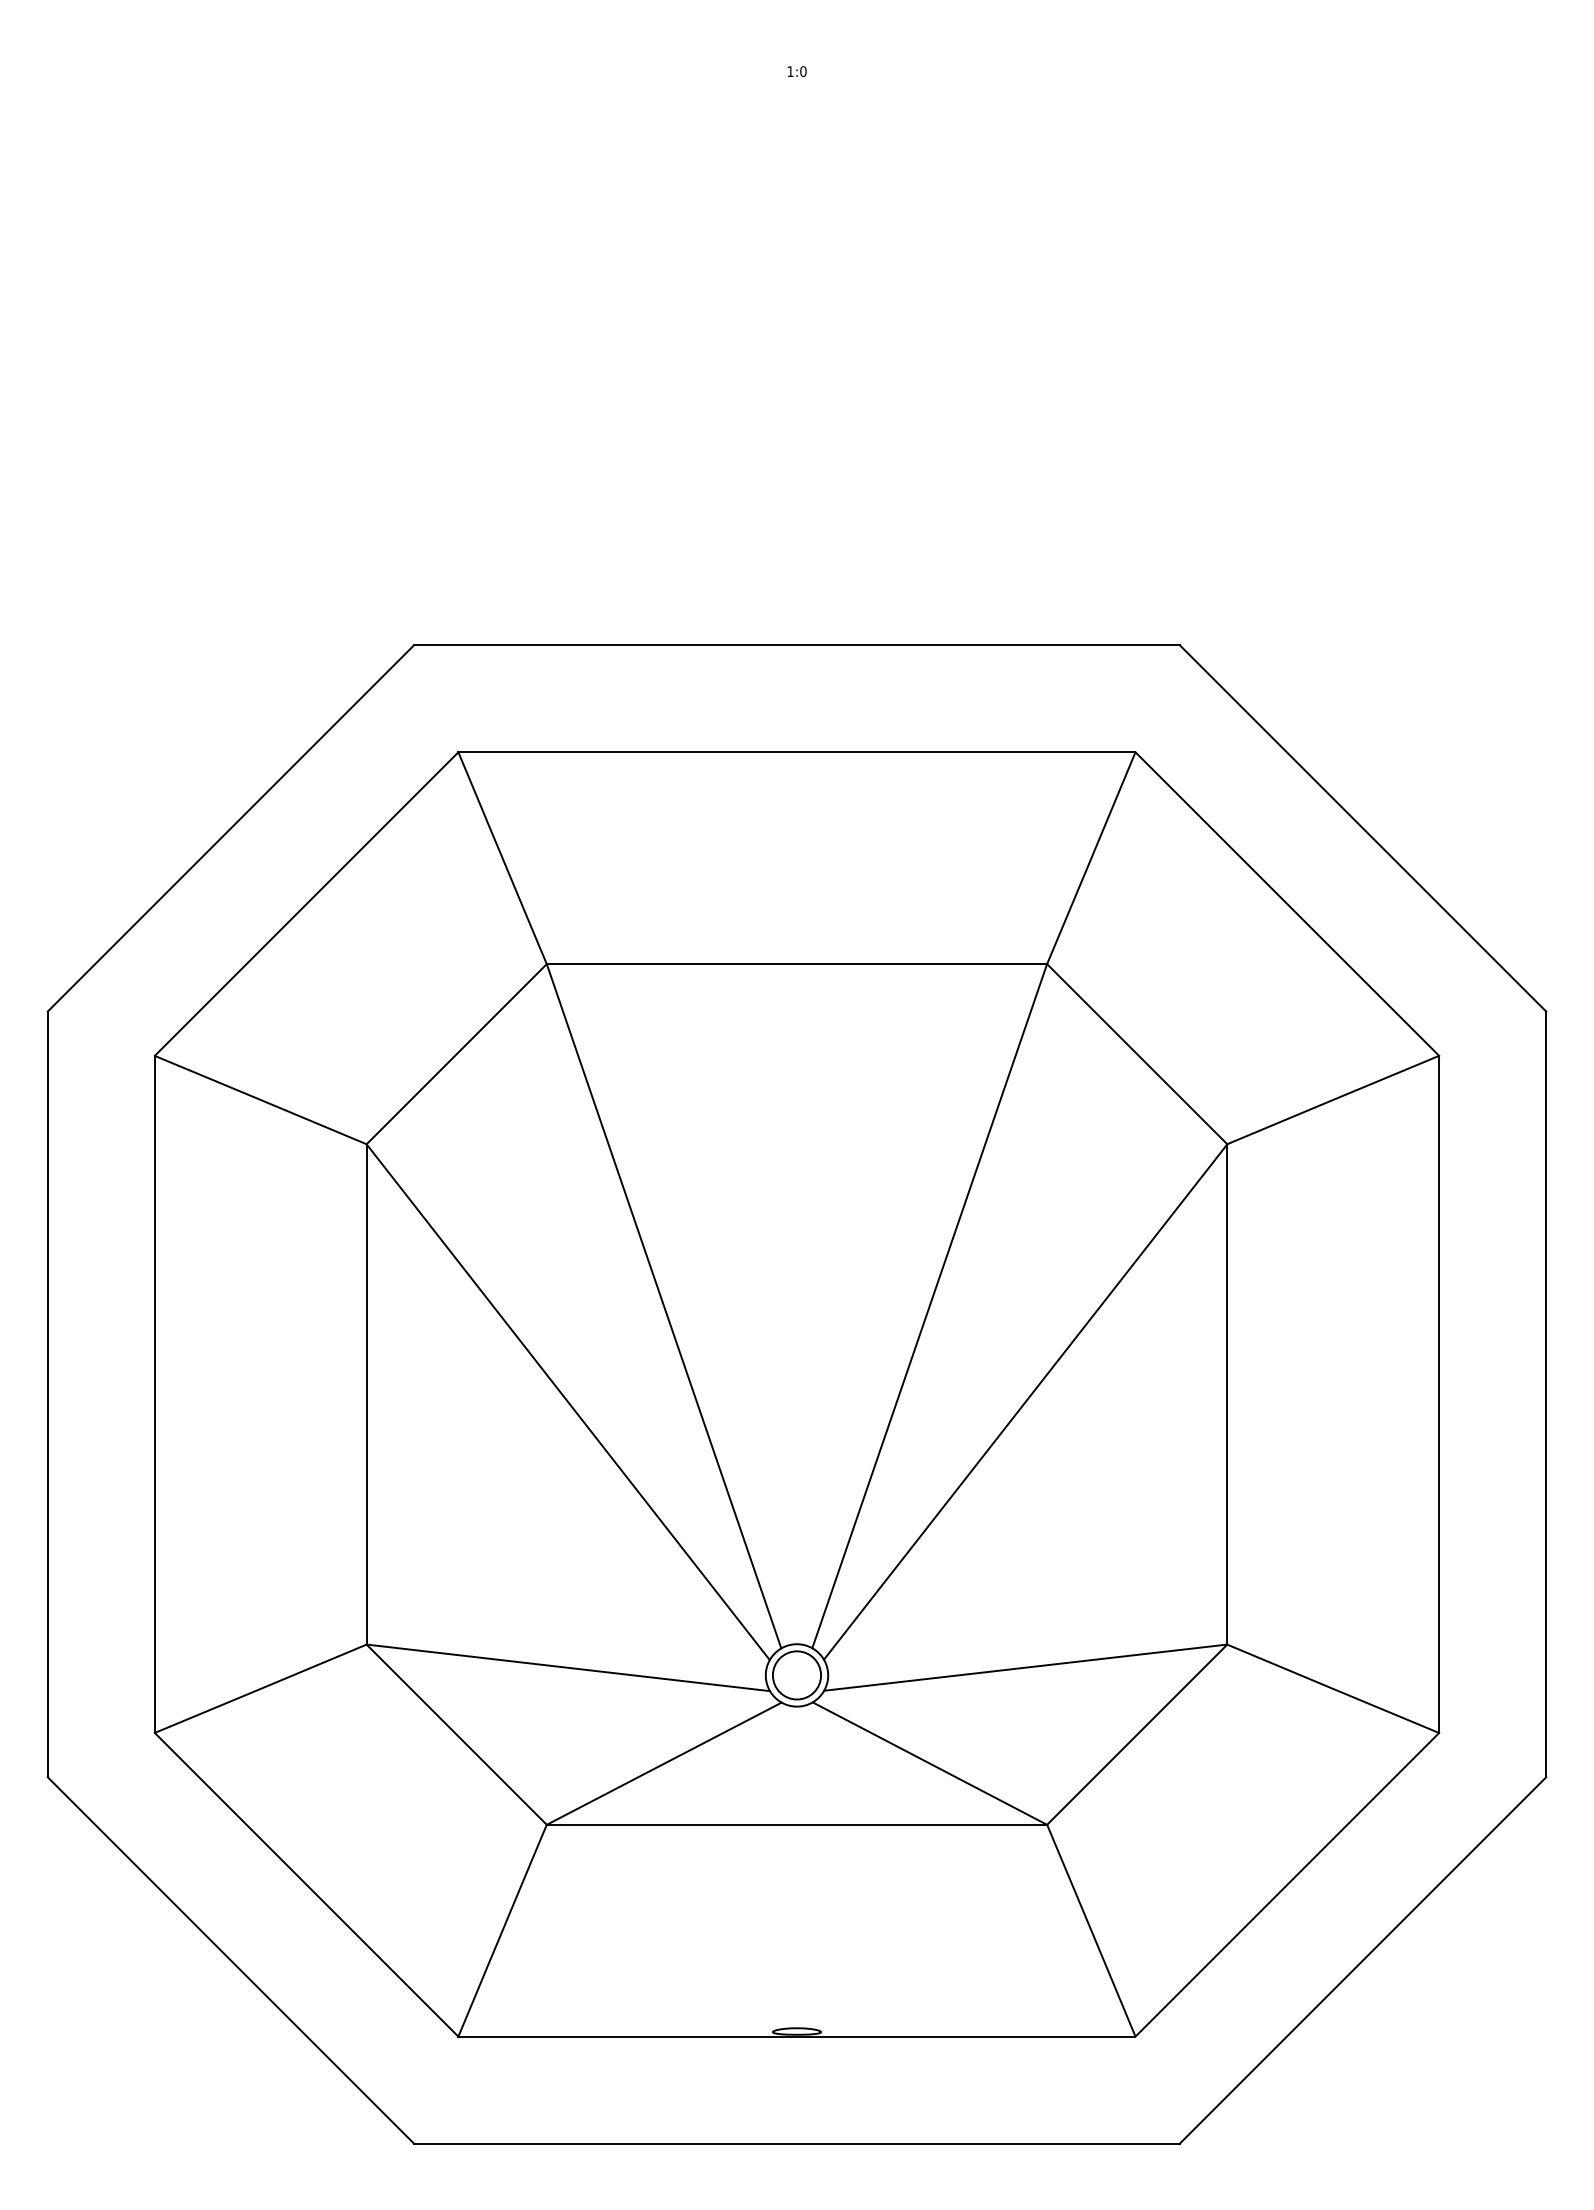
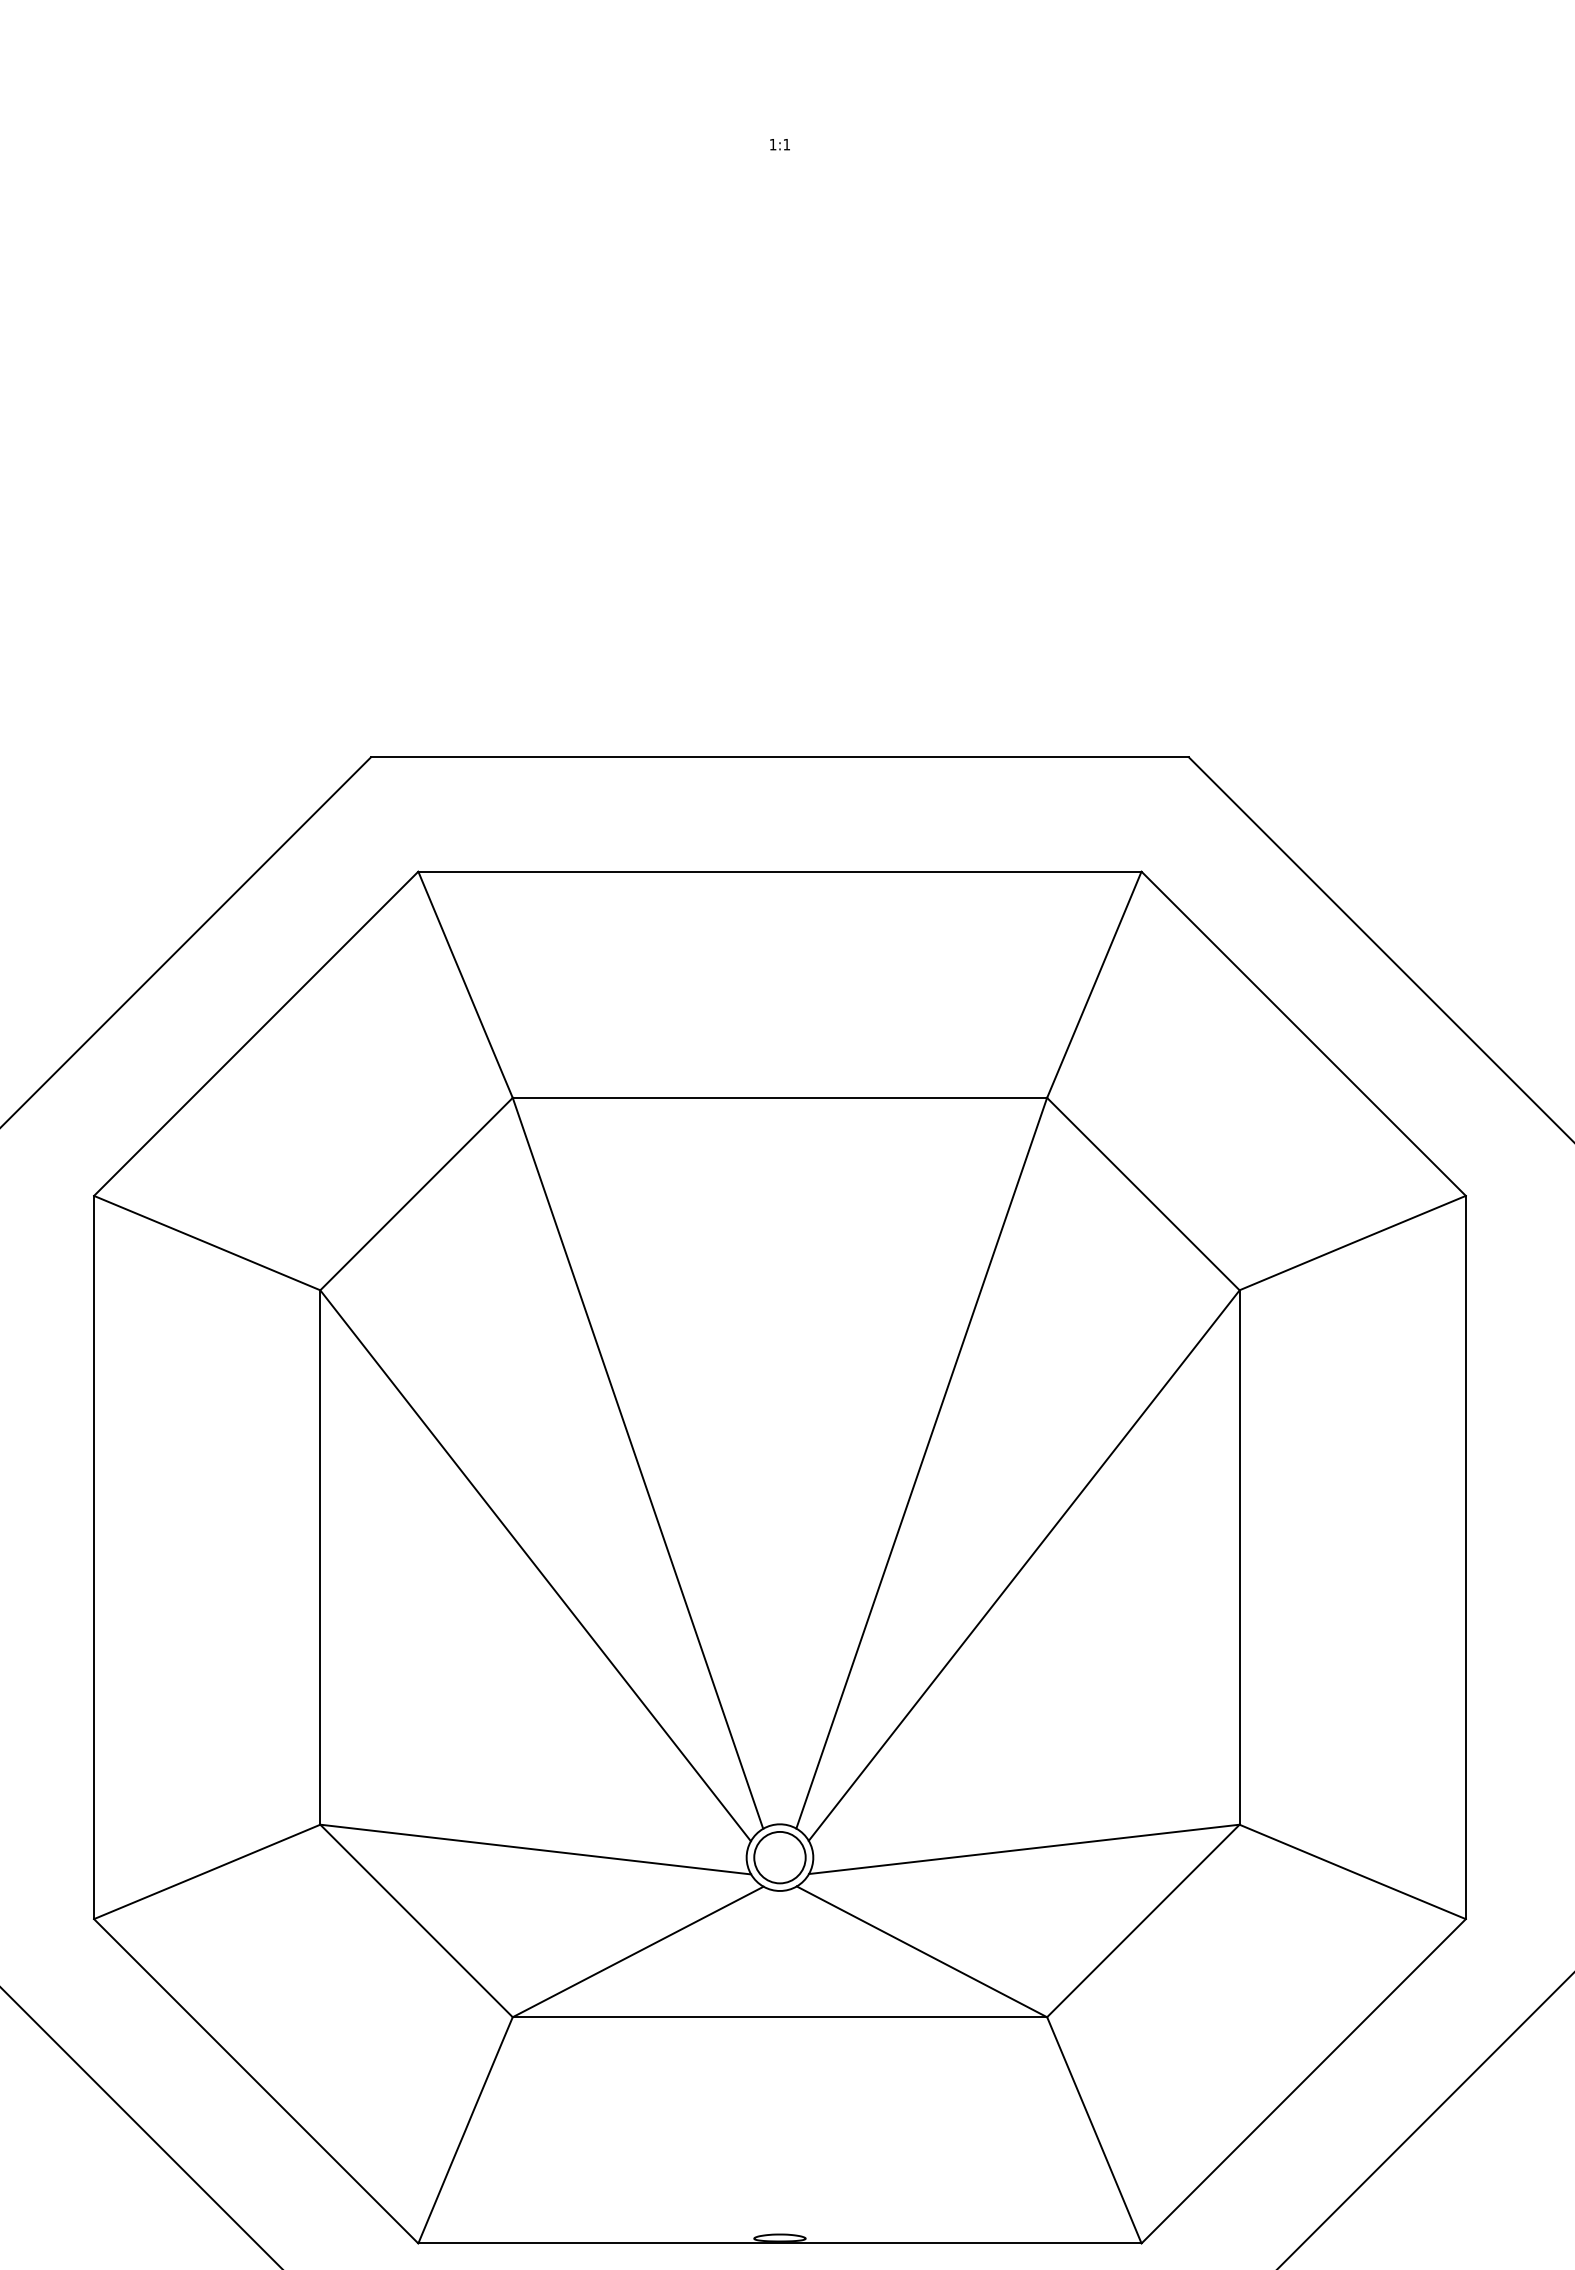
text: (803, 71) -> (786, 144), 1:0 -> 1:1

